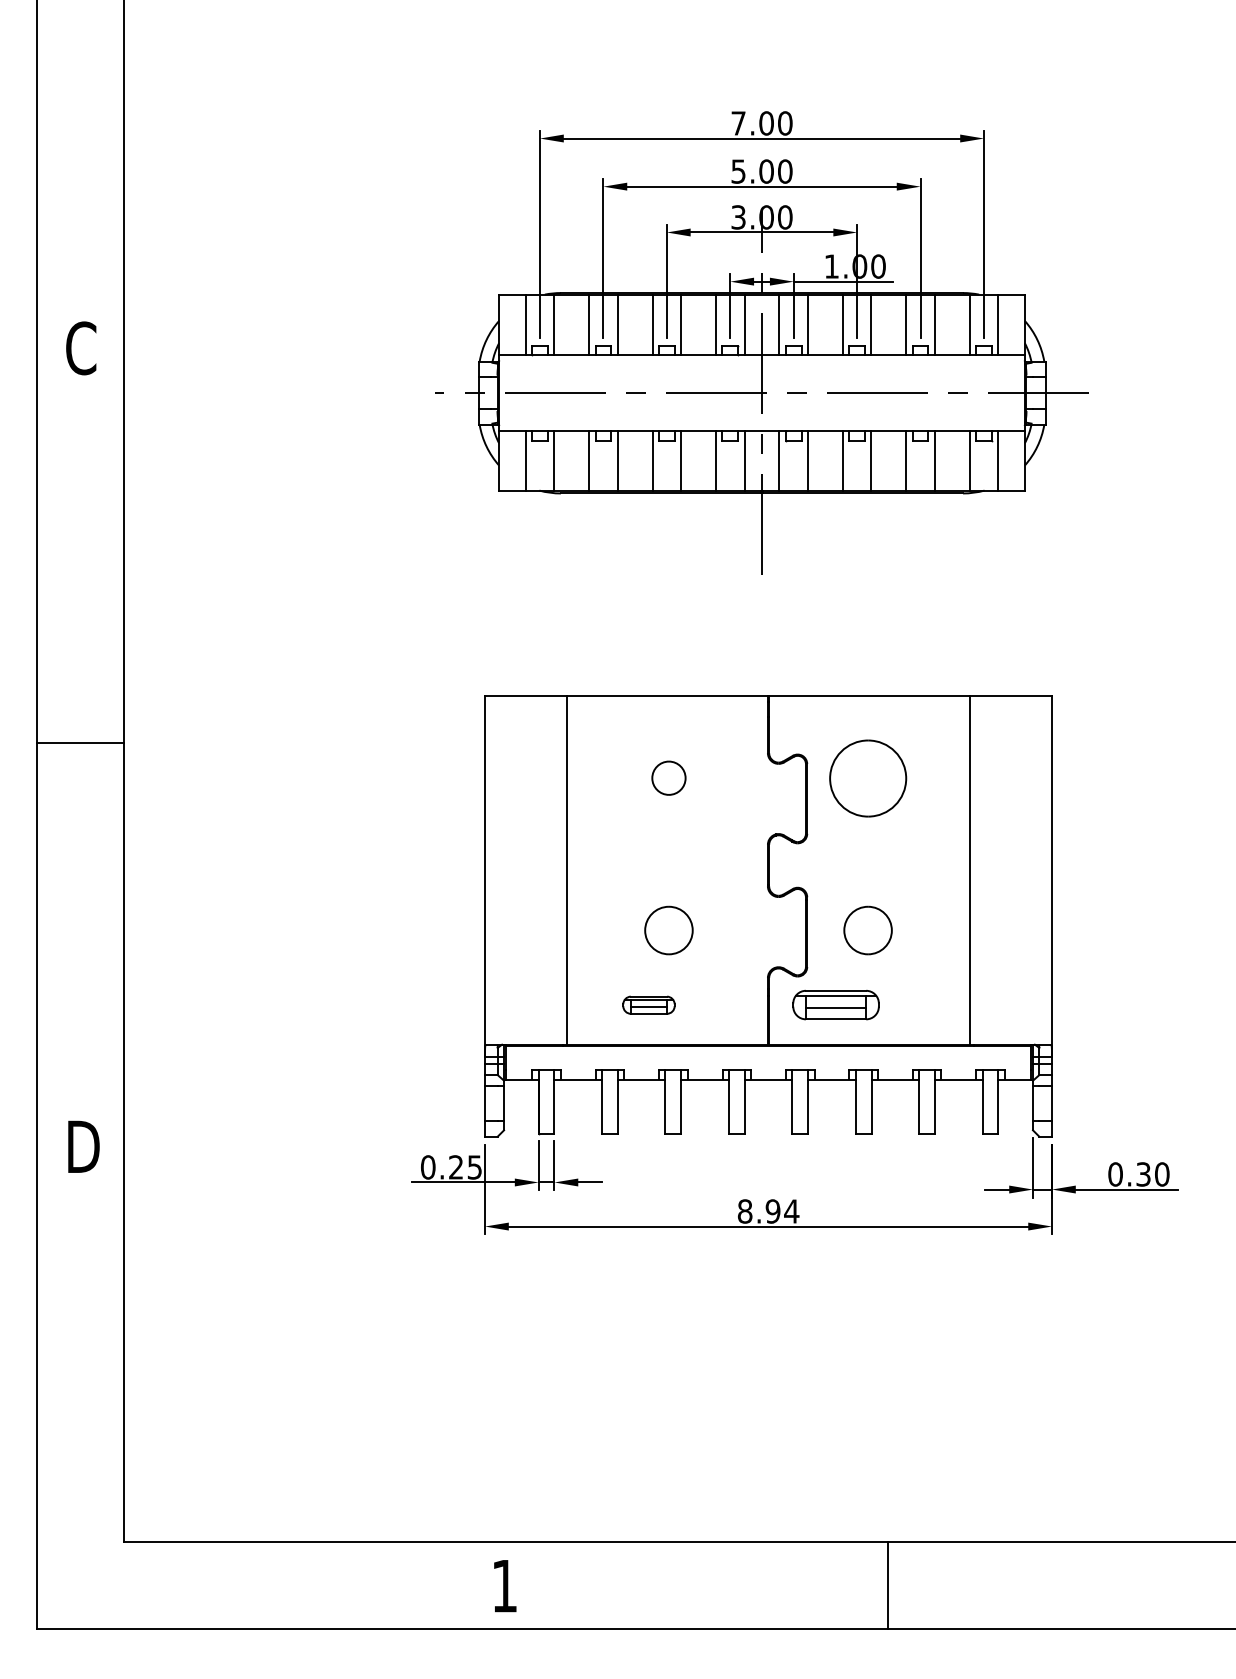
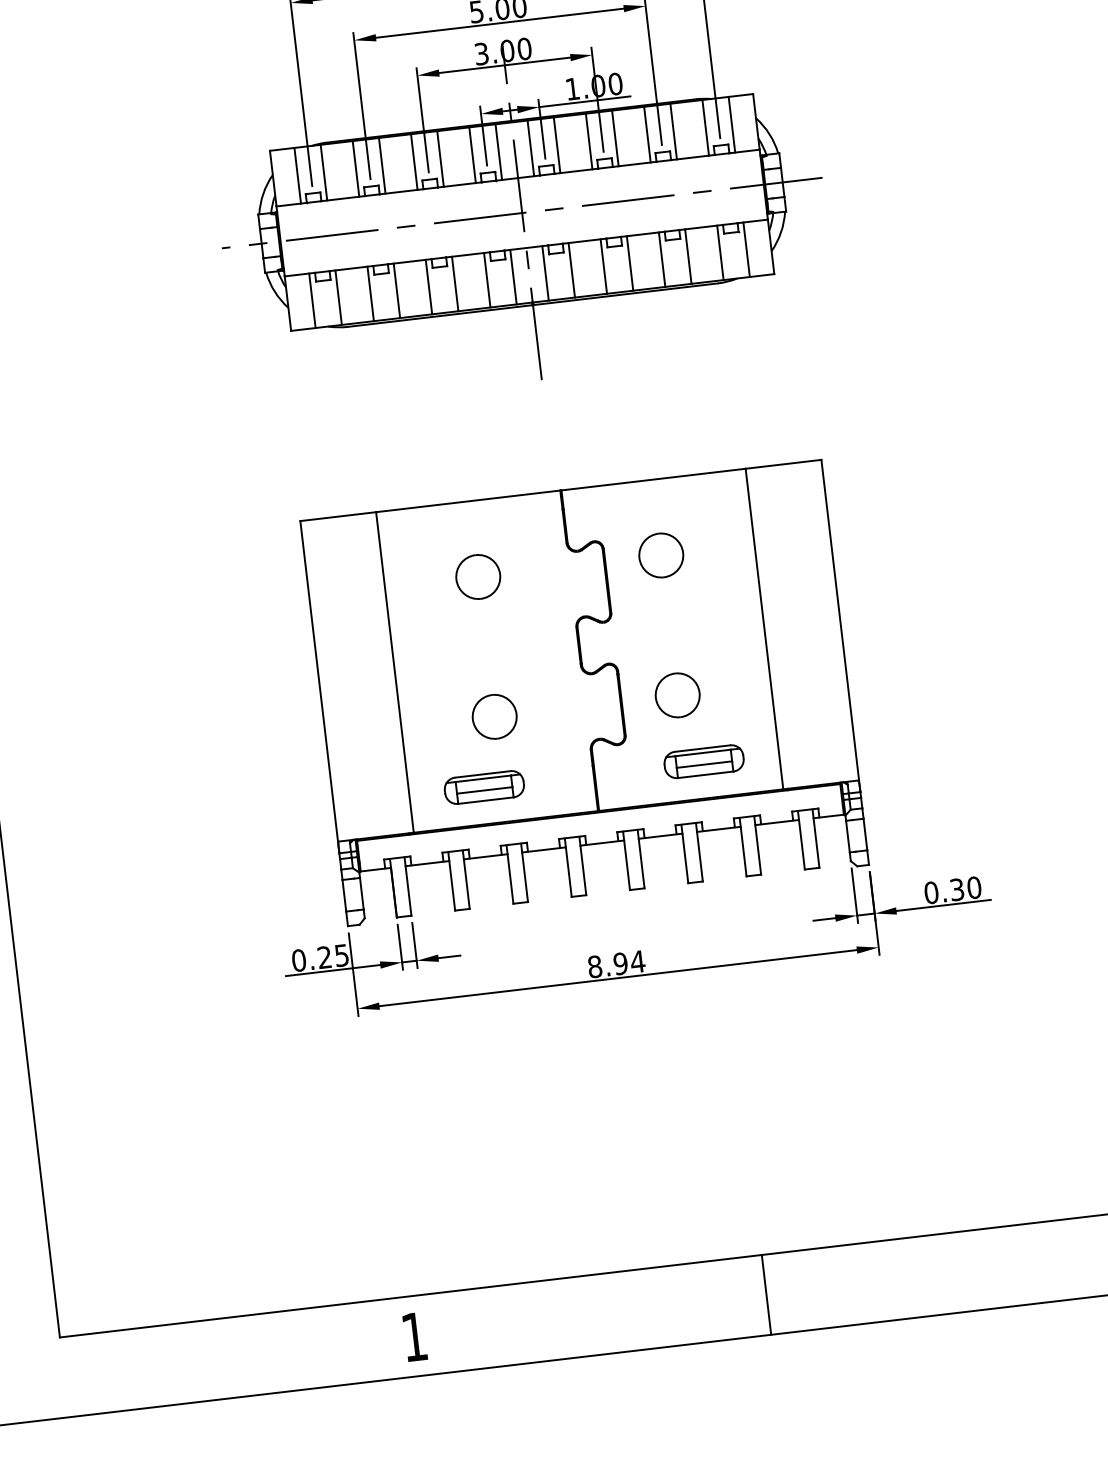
part: (668, 777) -> (477, 576), size x1.43
part: (867, 777) -> (660, 554), size x0.62
part: (835, 1004) -> (703, 761), moved
part: (648, 1005) -> (484, 787), size x1.67

